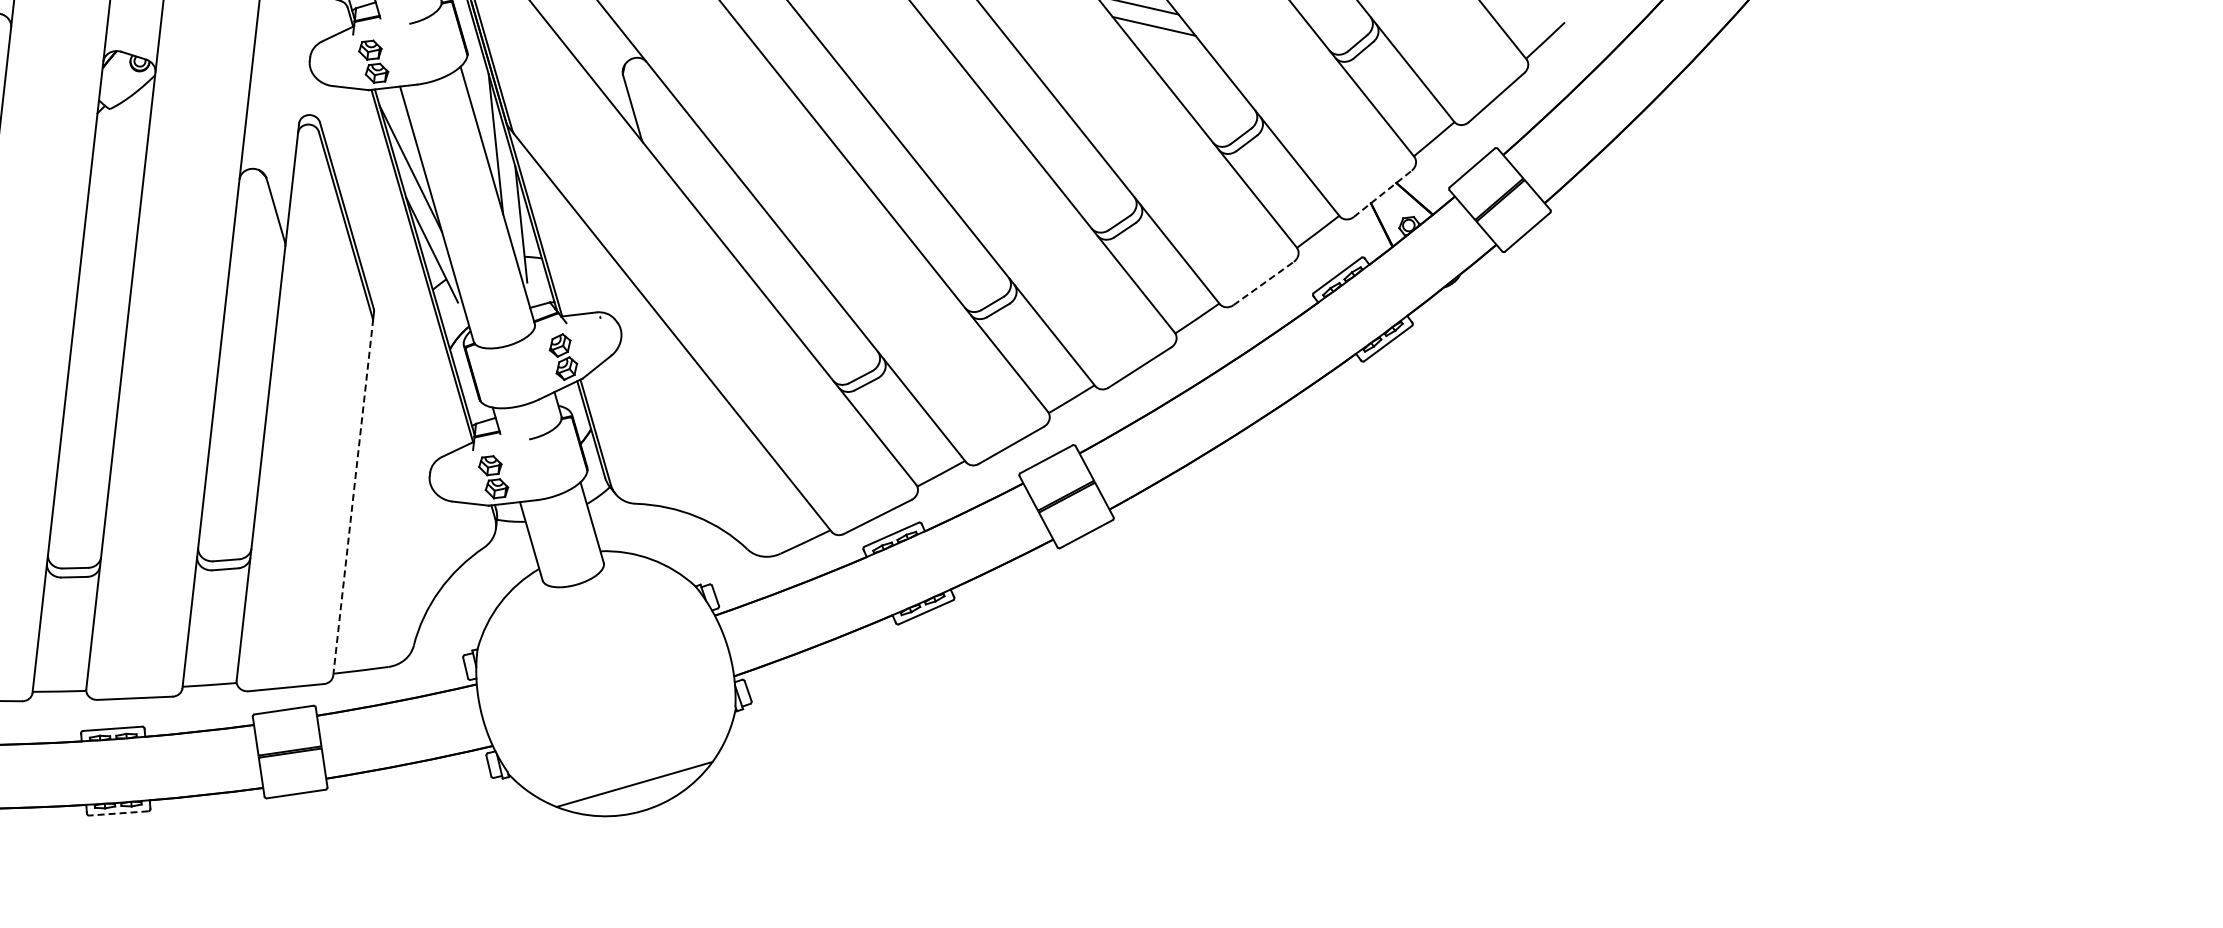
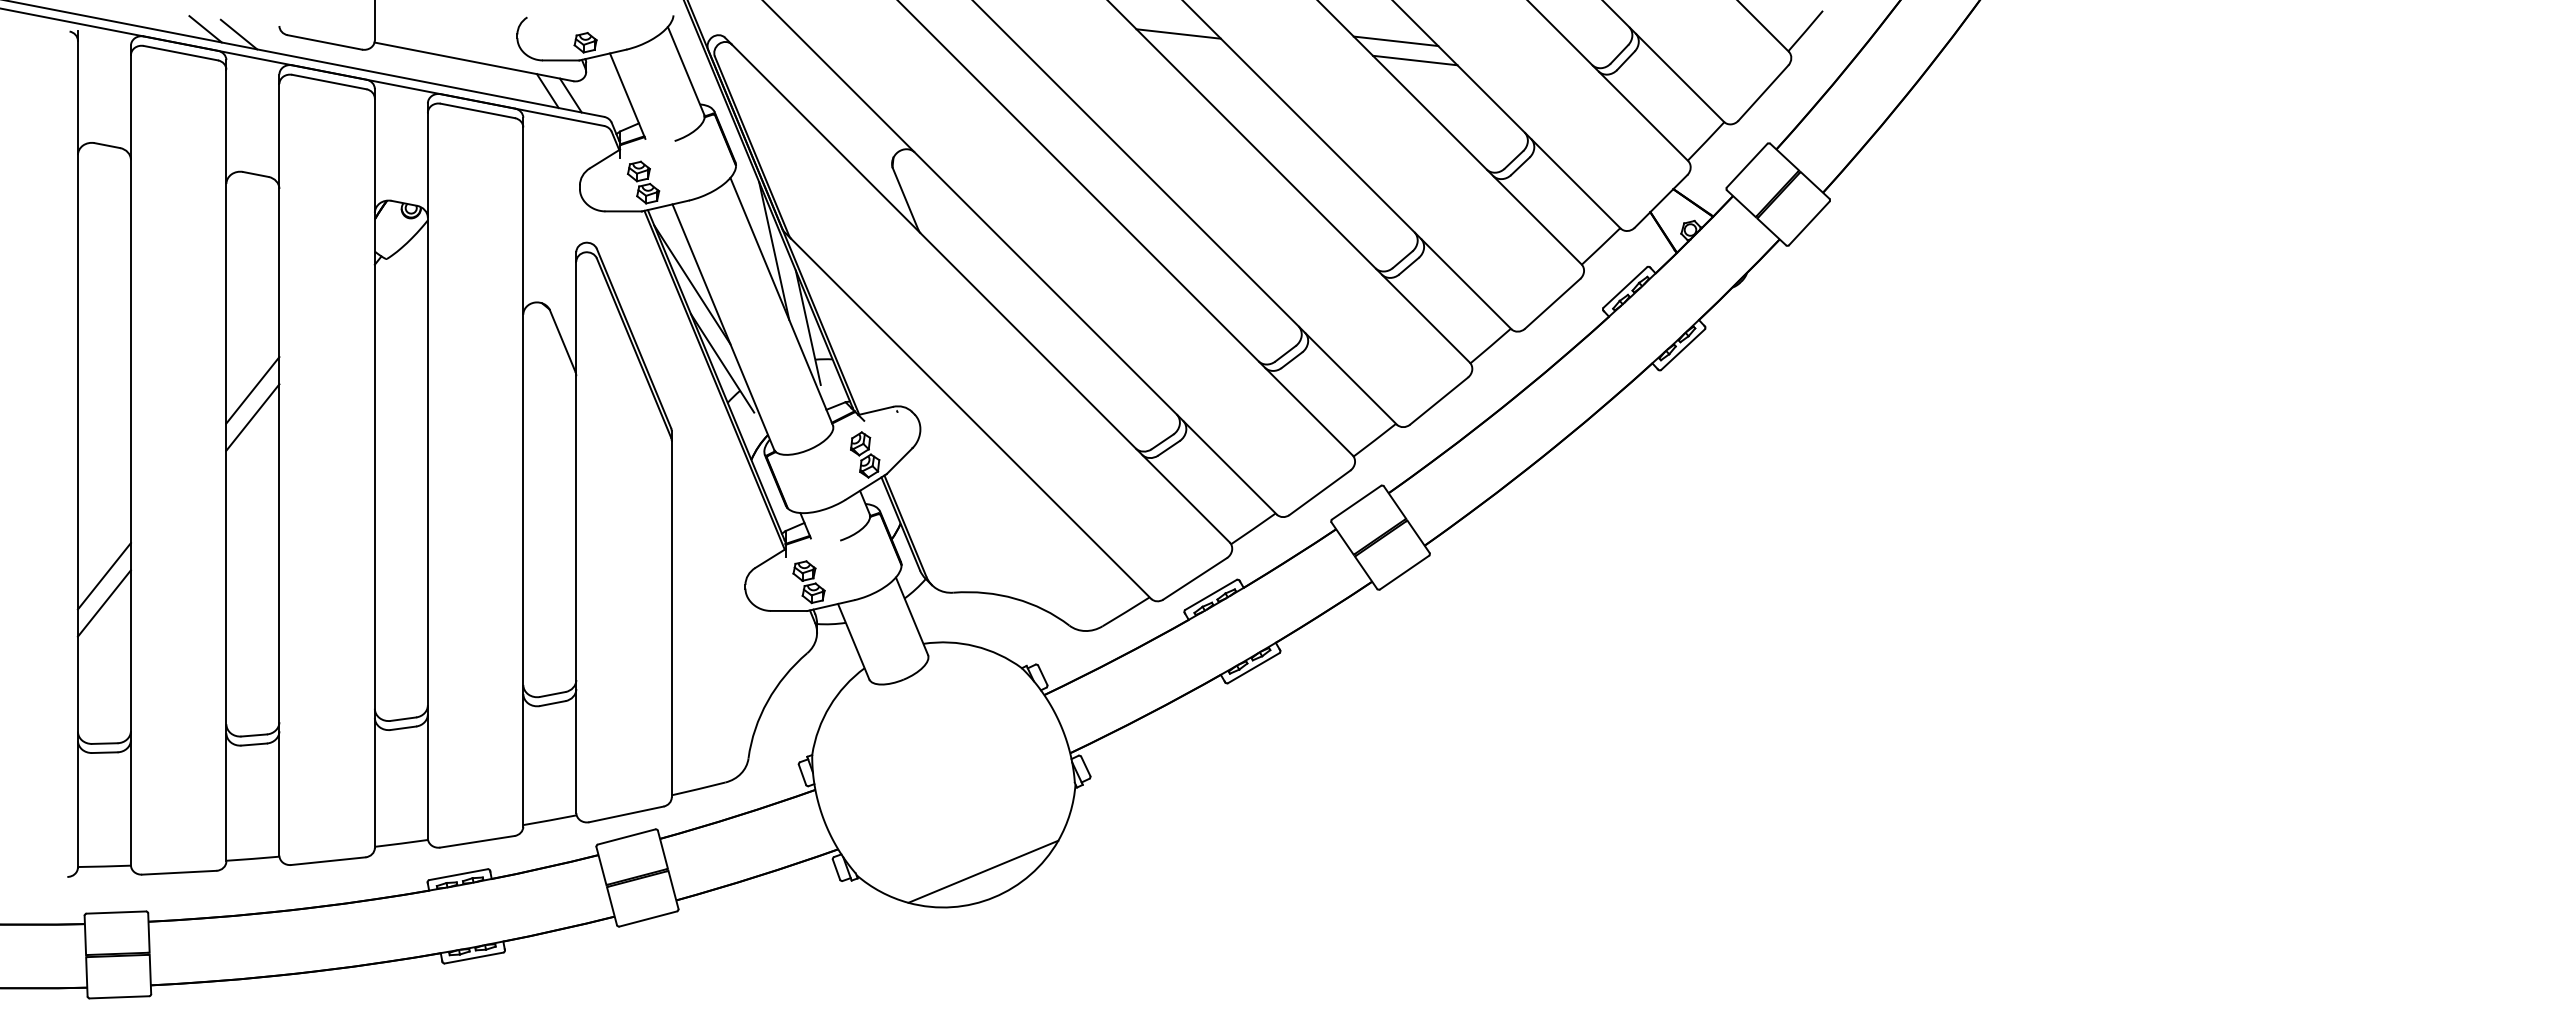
line: (1383, 193) -> (1661, 201), dashed -> solid
line: (1264, 283) -> (1553, 303), dashed -> solid
line: (352, 498) -> (671, 618), dashed -> solid
line: (119, 813) -> (474, 958), dashed -> solid

